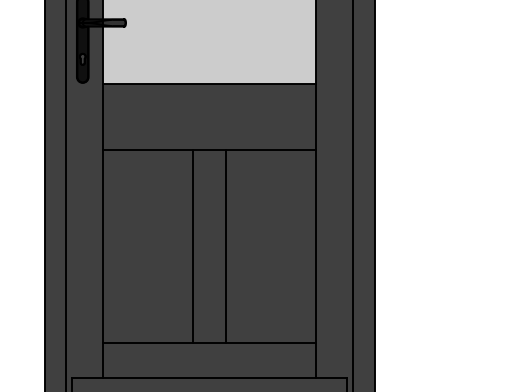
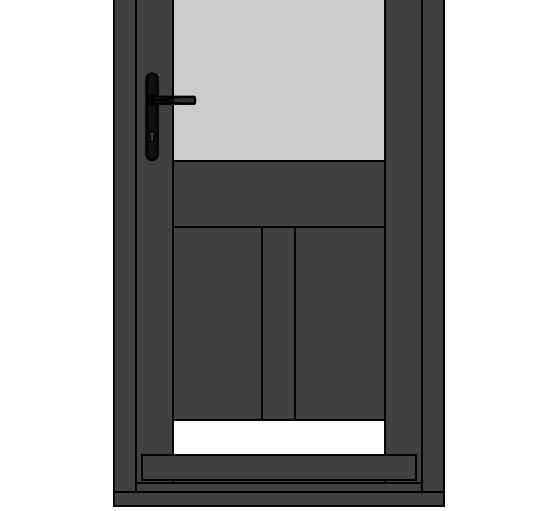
fill: (209, 360) -> (278, 437), removed

